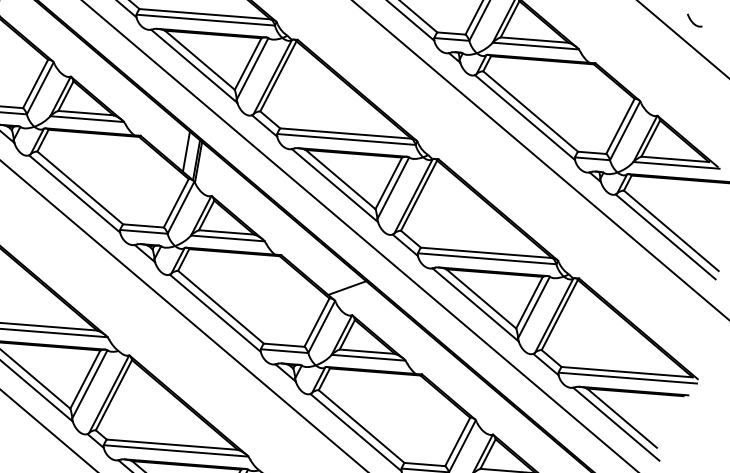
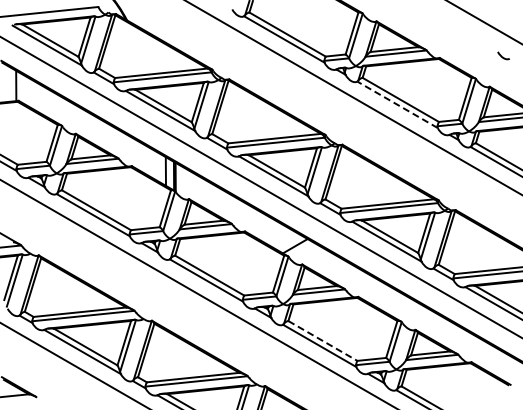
curve: (694, 21) -> (503, 56), moved
line: (524, 117) -> (397, 104), solid -> dashed
line: (361, 425) -> (322, 340), solid -> dashed

